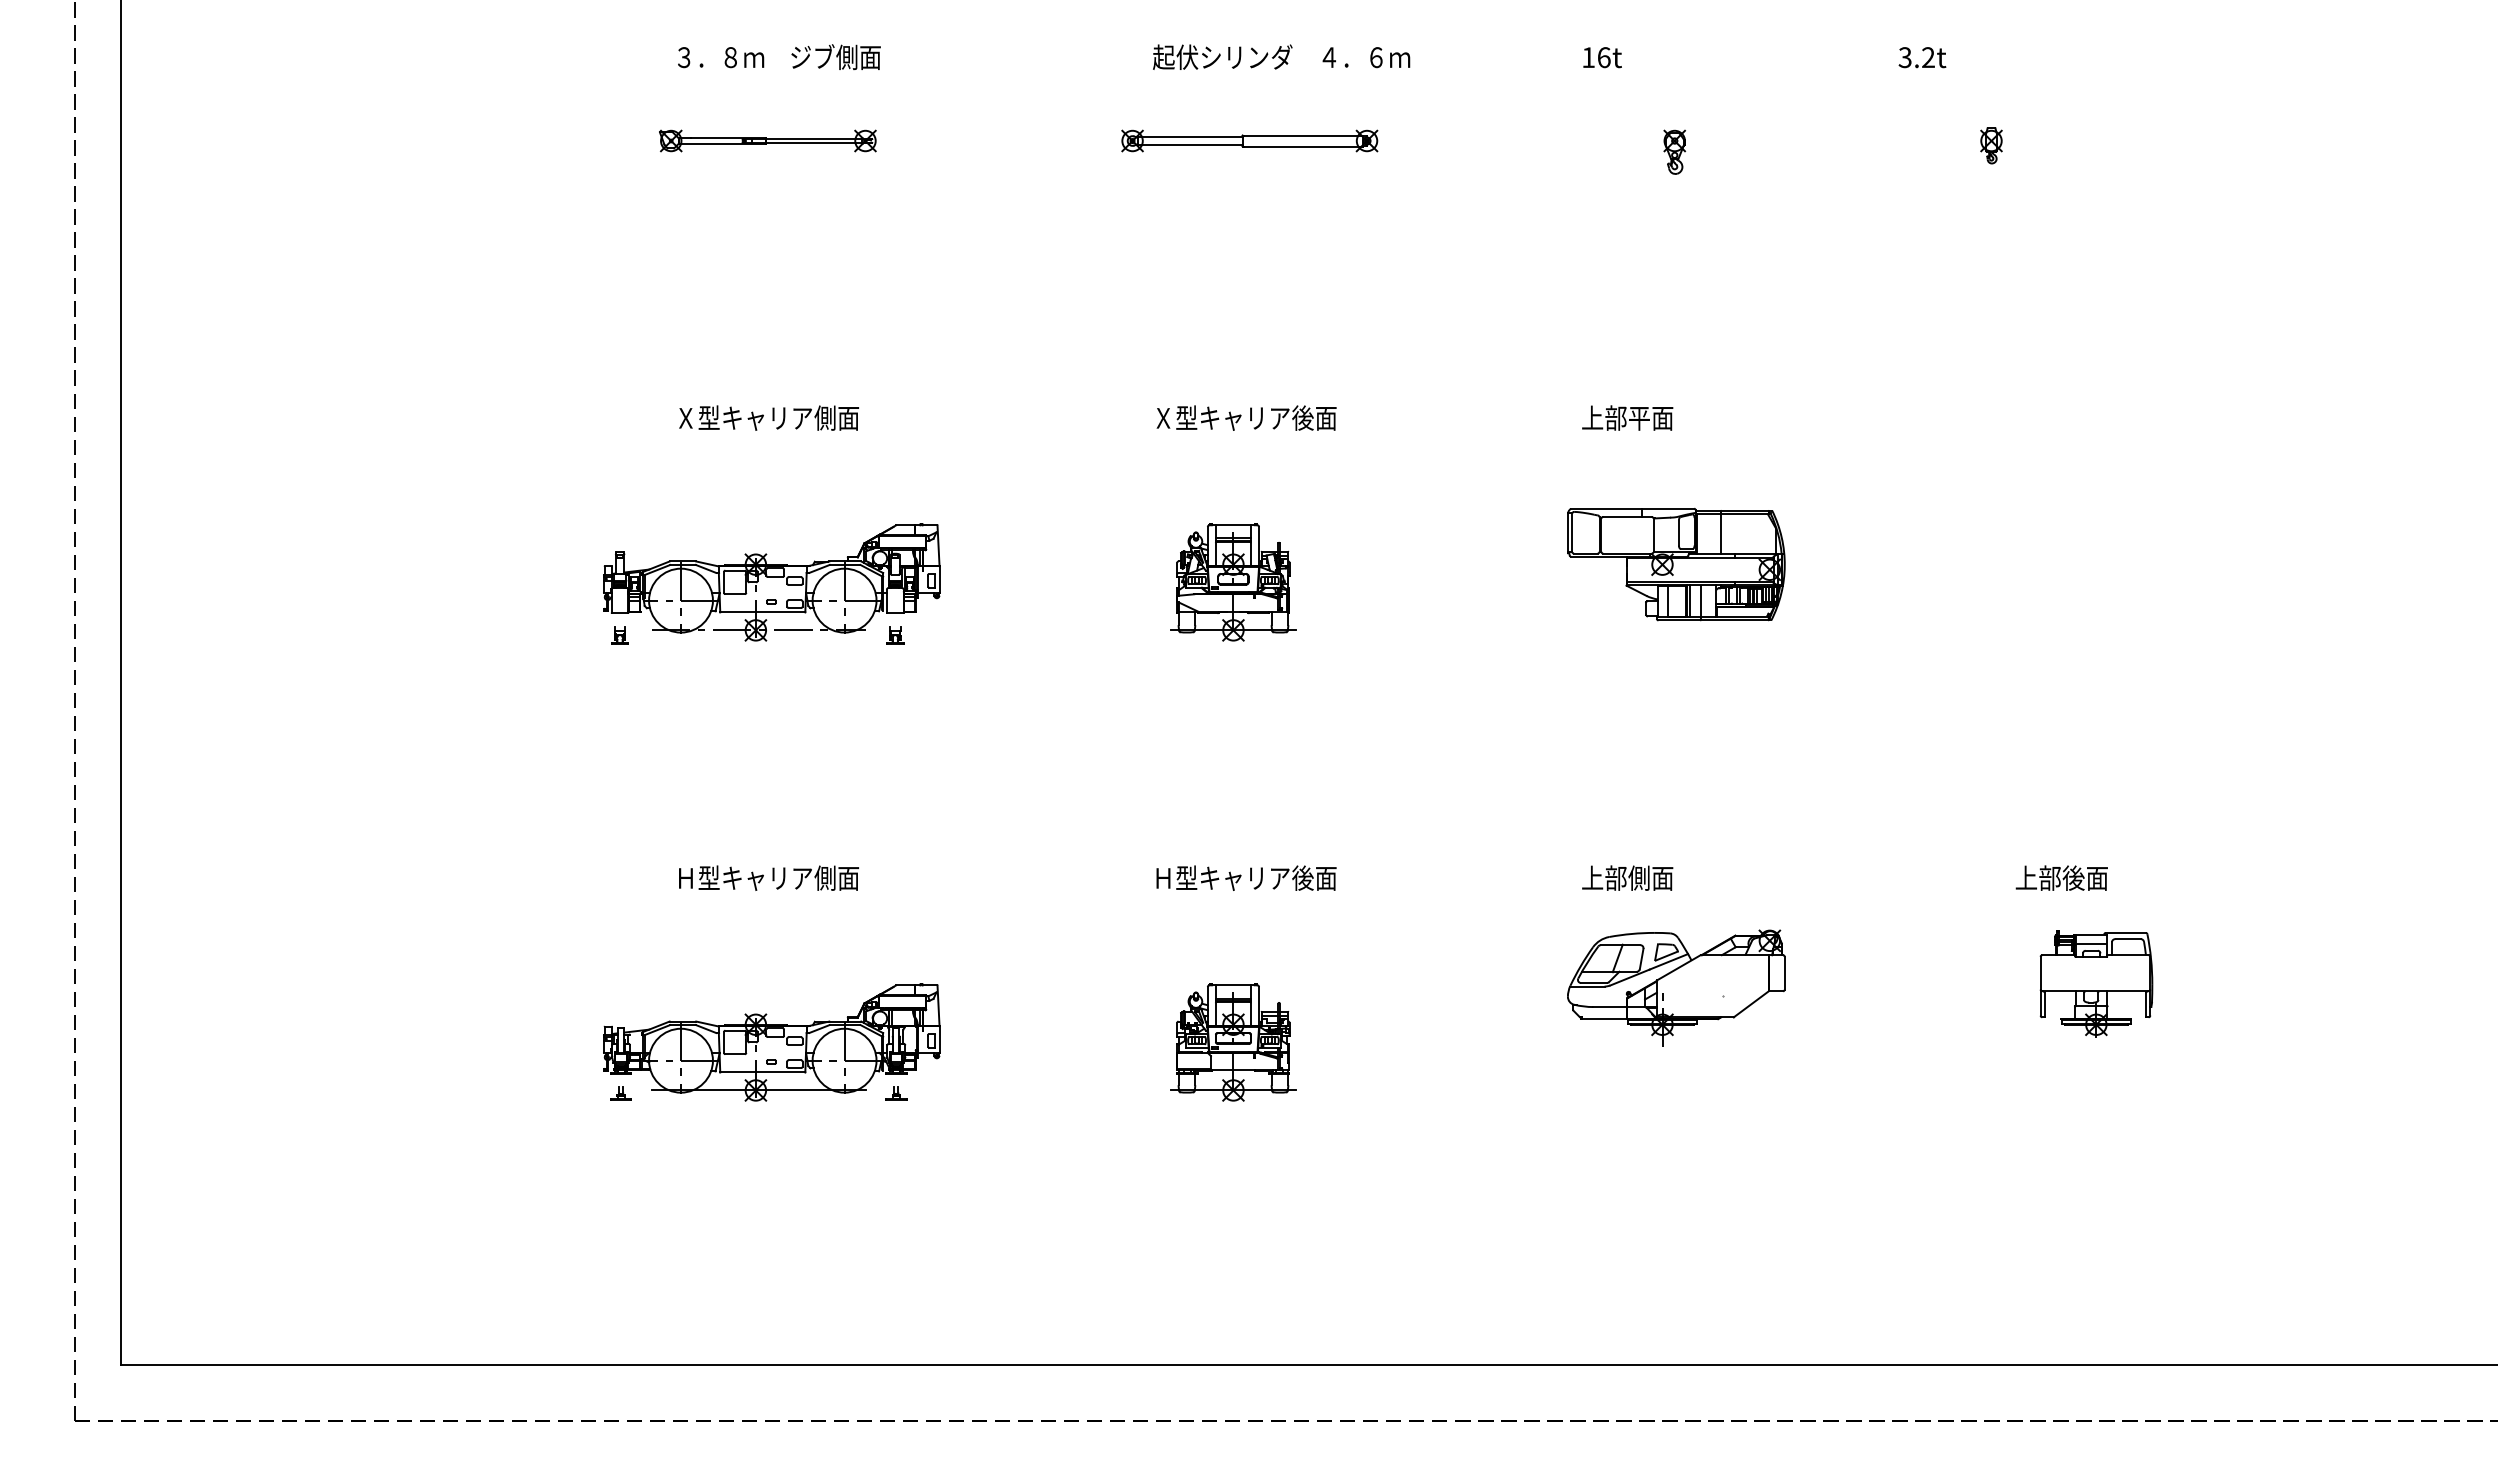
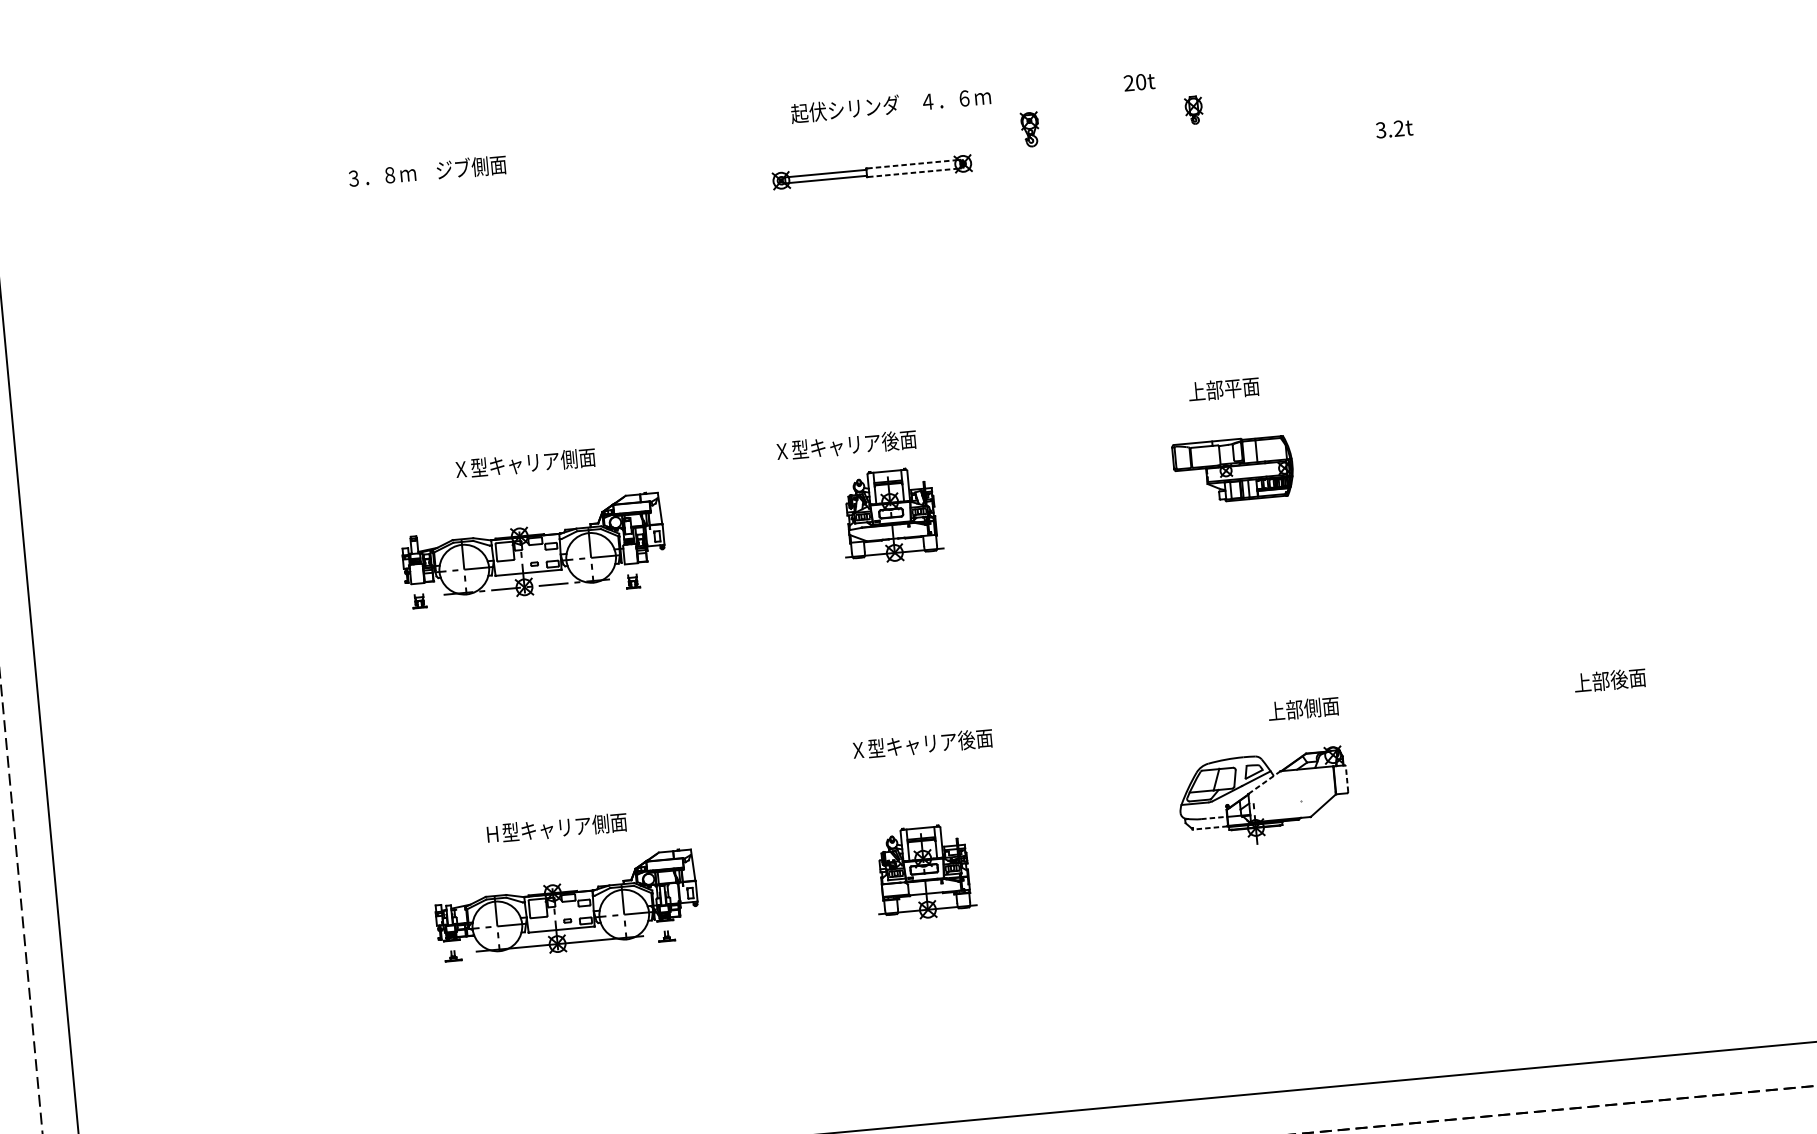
text: (779, 56) -> (427, 170), moved
text: (1596, 57) -> (1135, 82), 16t -> 20t
text: (1922, 57) -> (1394, 128), moved
line: (1303, 135) -> (913, 164), solid -> dashed
part: (767, 140) -> (498, 206), removed
part: (1991, 145) -> (1194, 109), moved
line: (1303, 146) -> (914, 172), solid -> dashed
part: (1674, 151) -> (1029, 129), moved
text: (768, 417) -> (525, 463), moved
text: (1246, 417) -> (846, 444), moved
text: (1627, 417) -> (1223, 388), moved
part: (1676, 564) -> (1233, 470), size x0.7
text: (768, 877) -> (556, 827), moved
text: (1627, 877) -> (1303, 708), moved
text: (2061, 877) -> (1609, 679), moved
text: (1163, 878) -> (858, 750), Ｈ型キャリア後面 -> Ｘ型キャリア後面
line: (1679, 967) -> (1264, 782), solid -> dashed
line: (1784, 972) -> (1346, 778), solid -> dashed
part: (2096, 983) -> (1589, 764), removed
line: (1610, 1007) -> (1214, 818), solid -> dashed
line: (1603, 1019) -> (1209, 828), solid -> dashed

